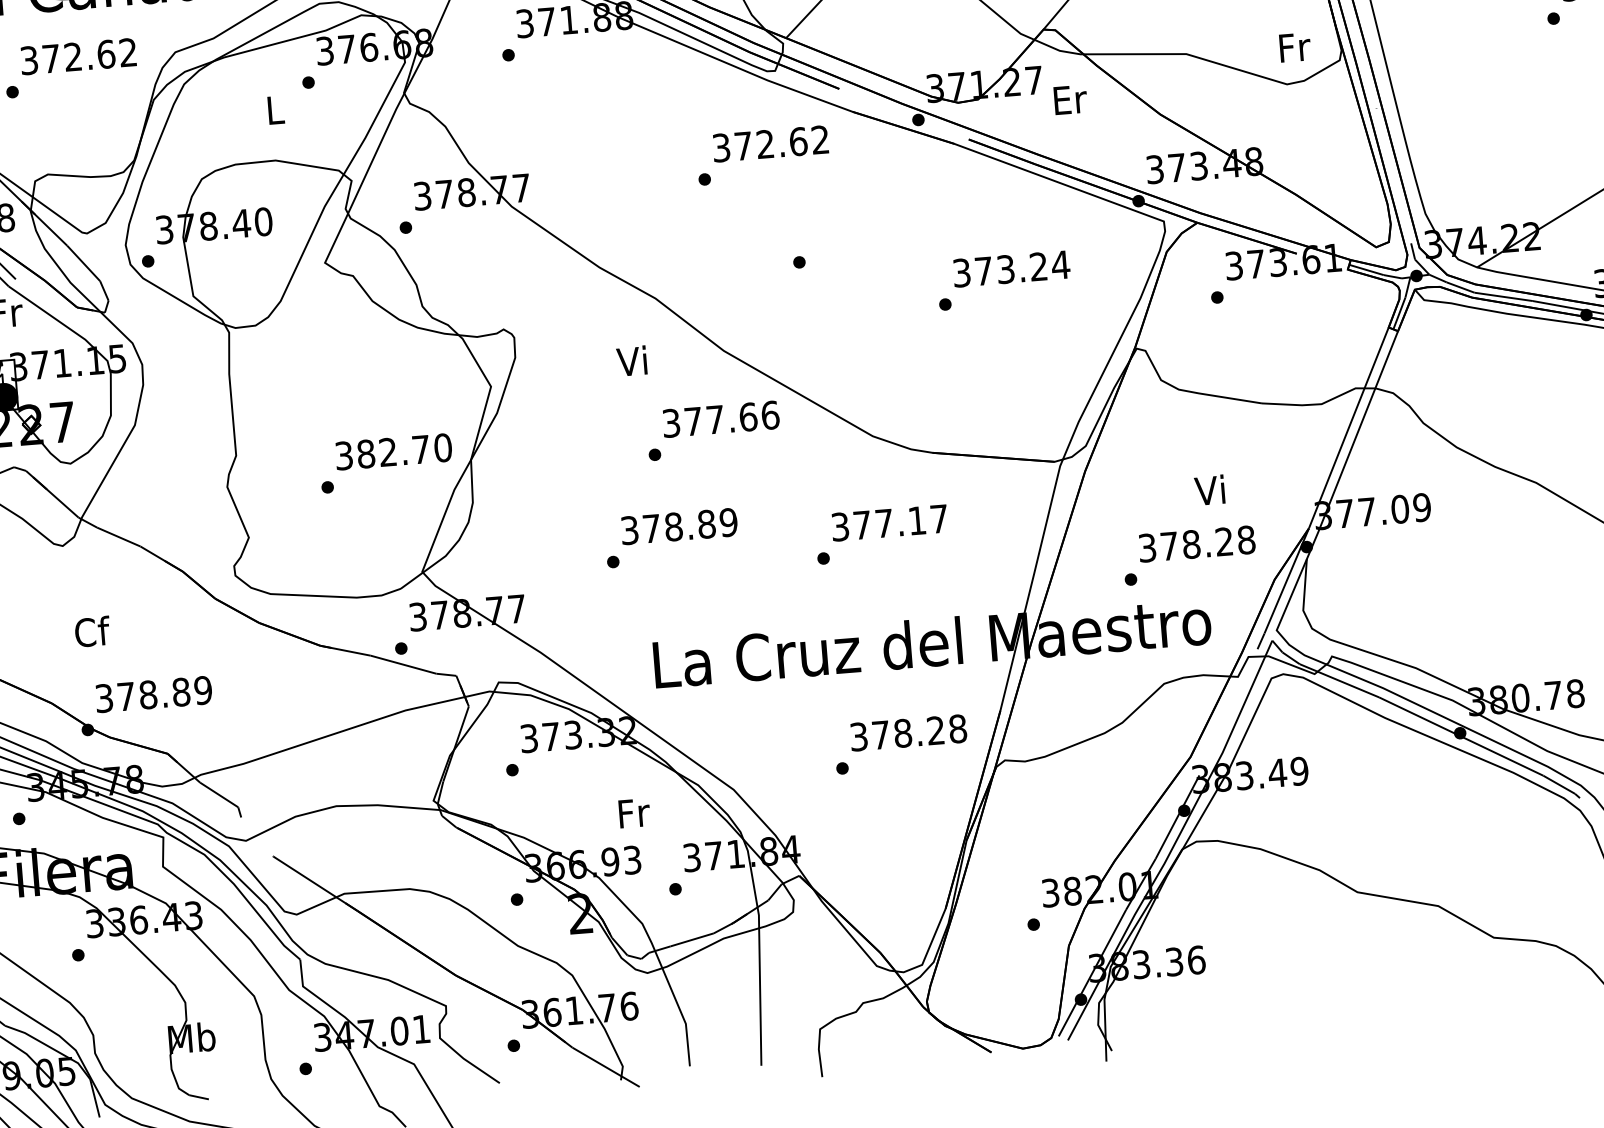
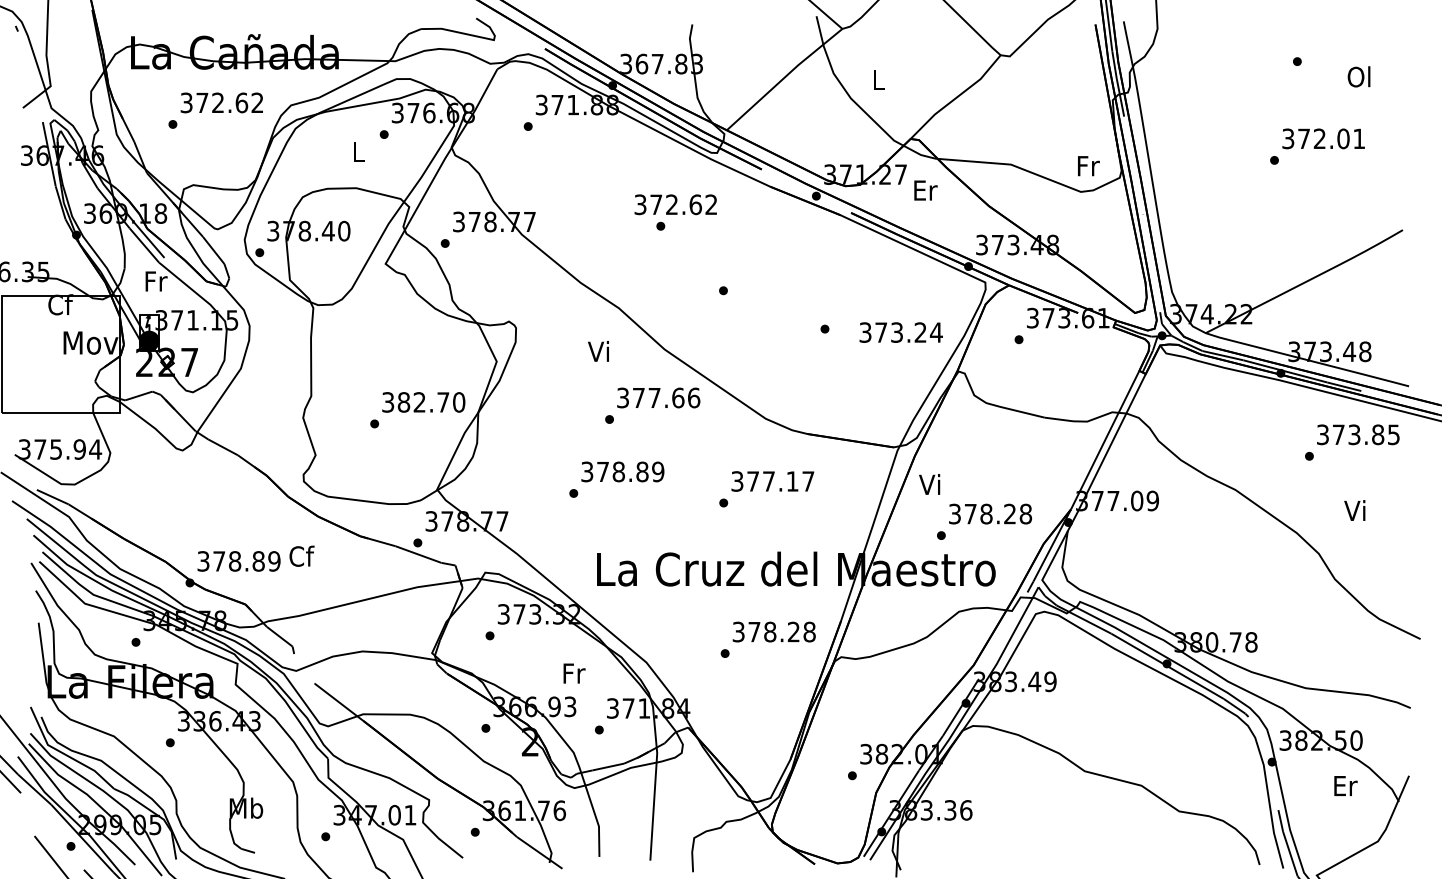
text: (770, 143) -> (675, 204), moved
text: (1010, 268) -> (900, 332), moved
text: (1209, 490) -> (929, 484), moved
text: (91, 630) -> (301, 555), moved

